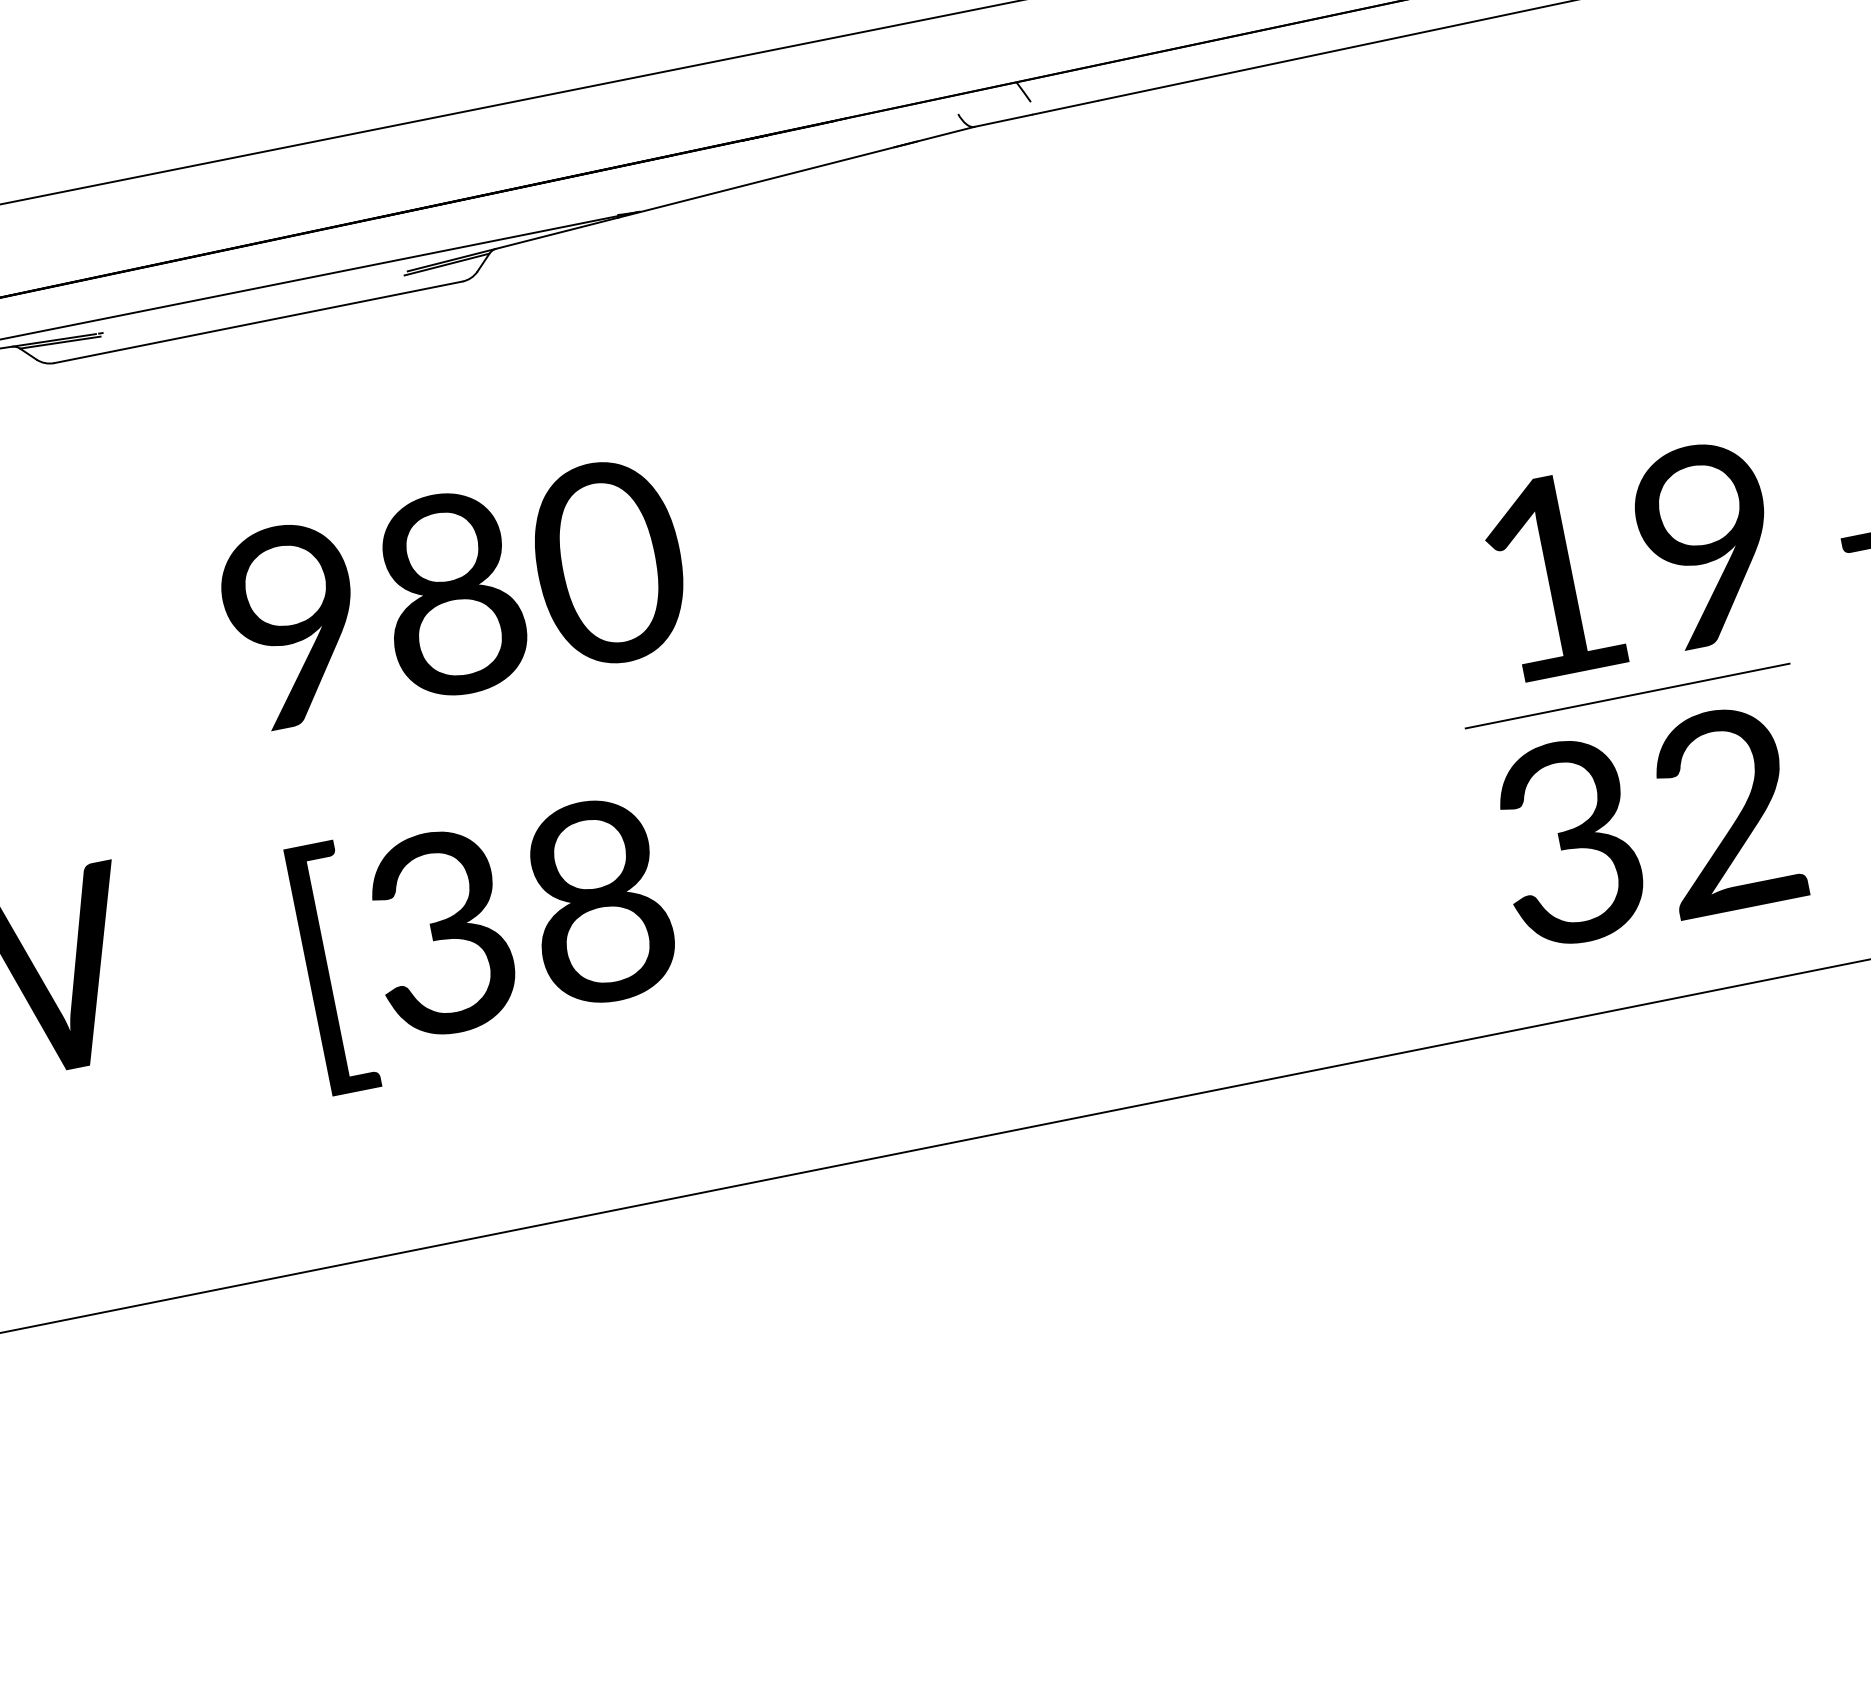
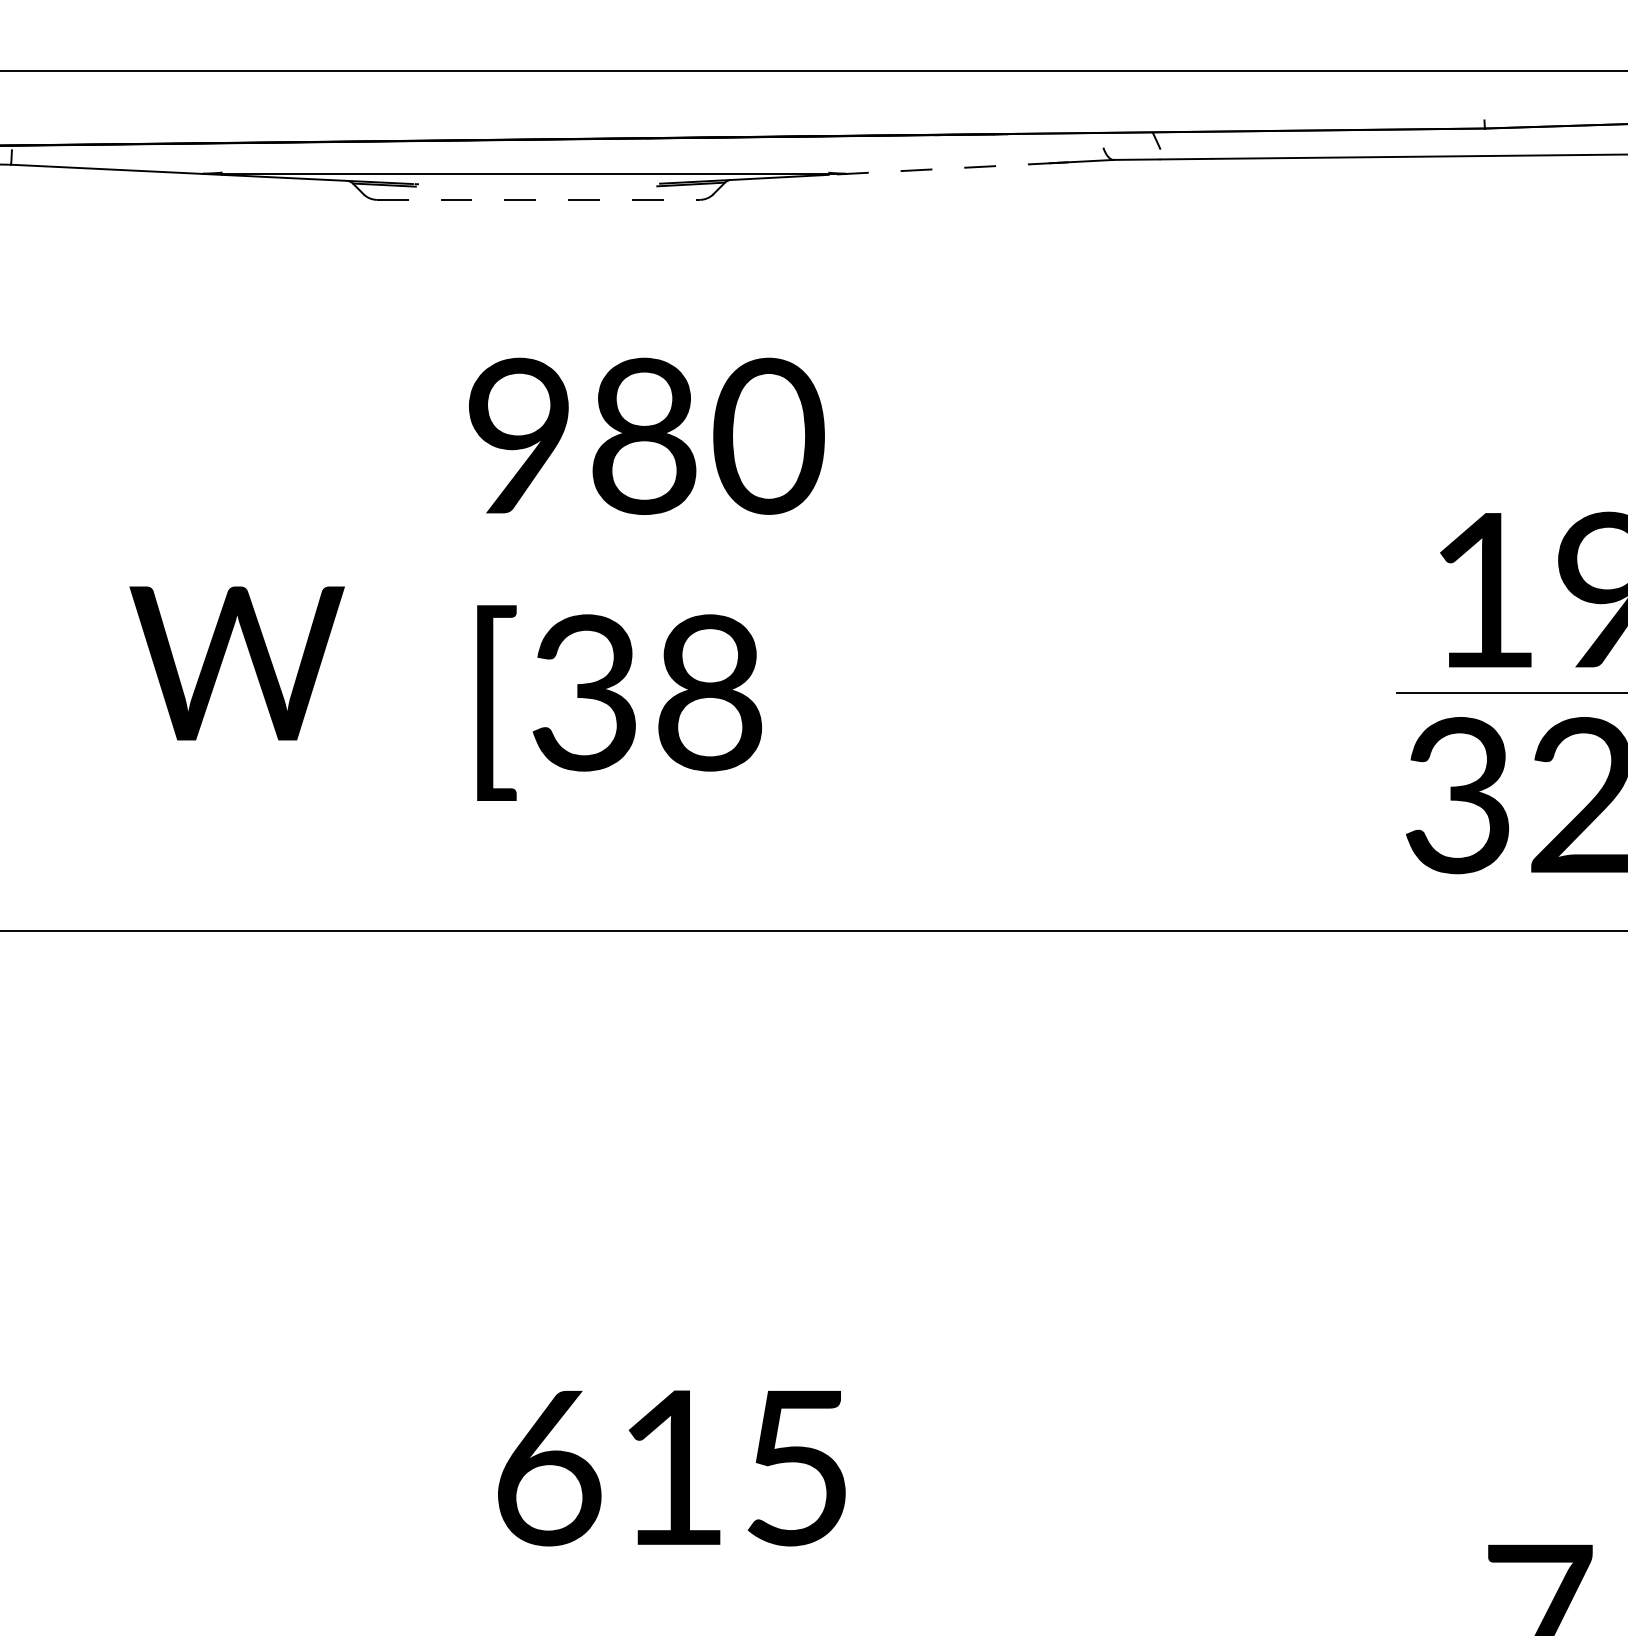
line: (762, 180) -> (944, 168), solid -> dashed
line: (258, 321) -> (538, 199), solid -> dashed

